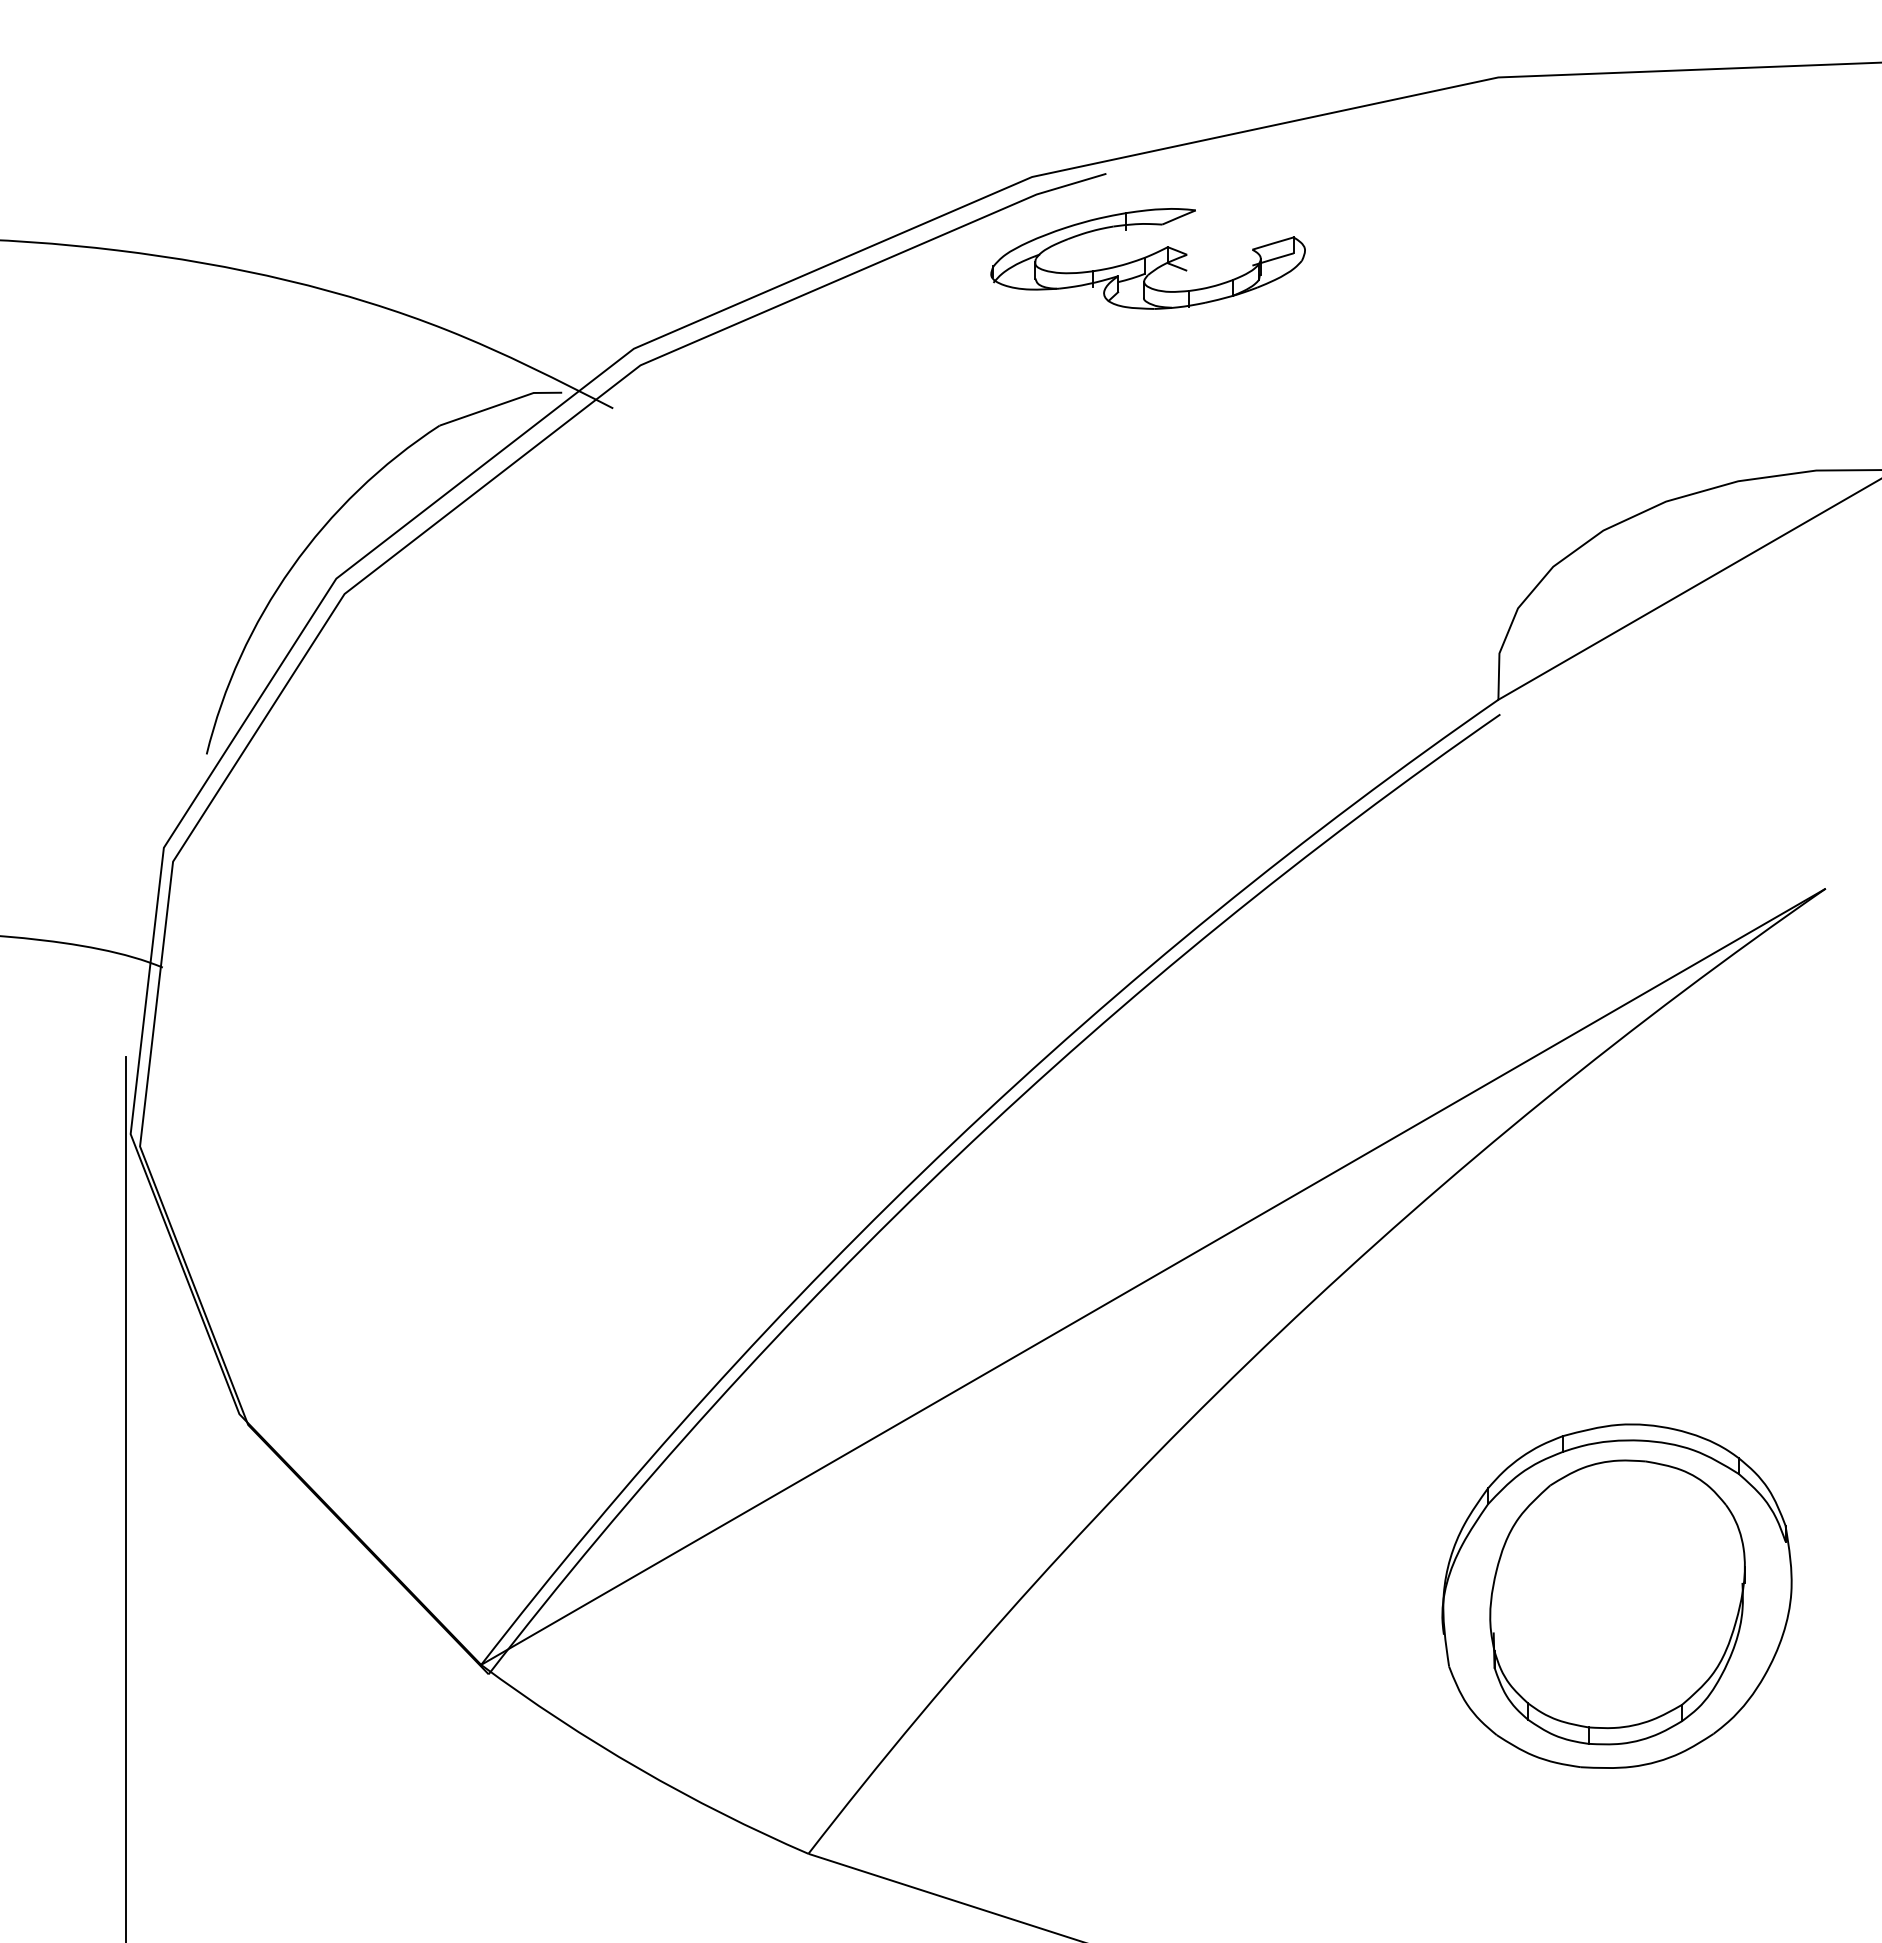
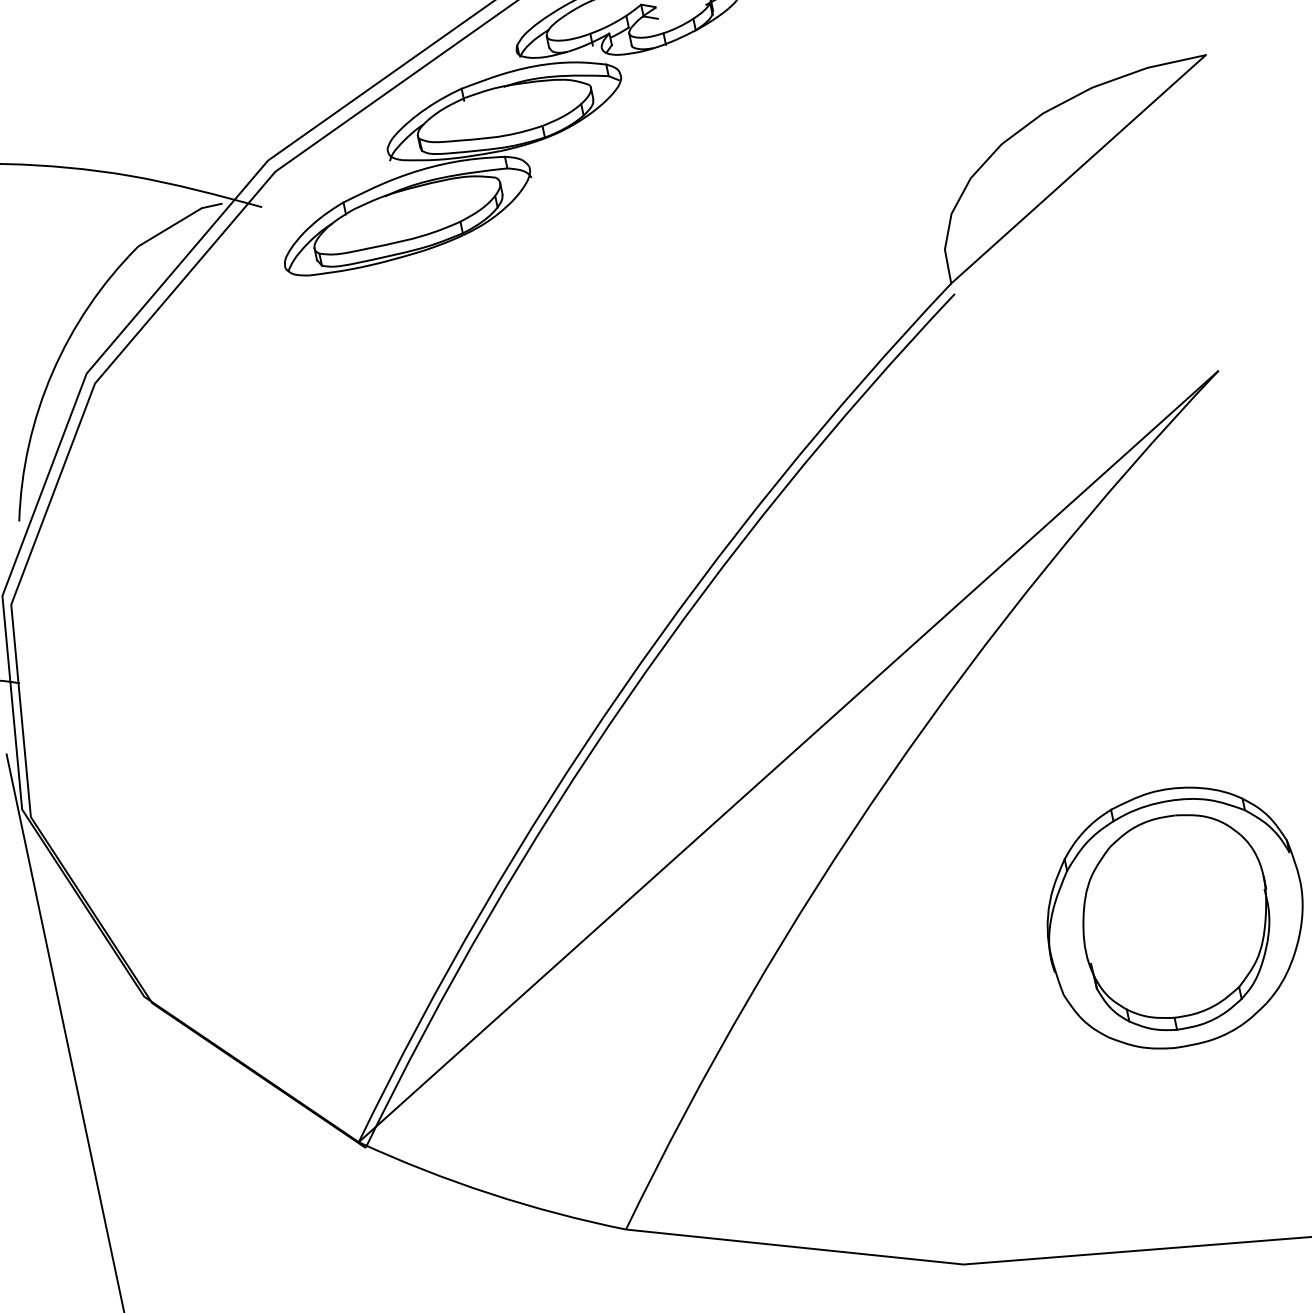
part: (874, 406) -> (452, 165), added

